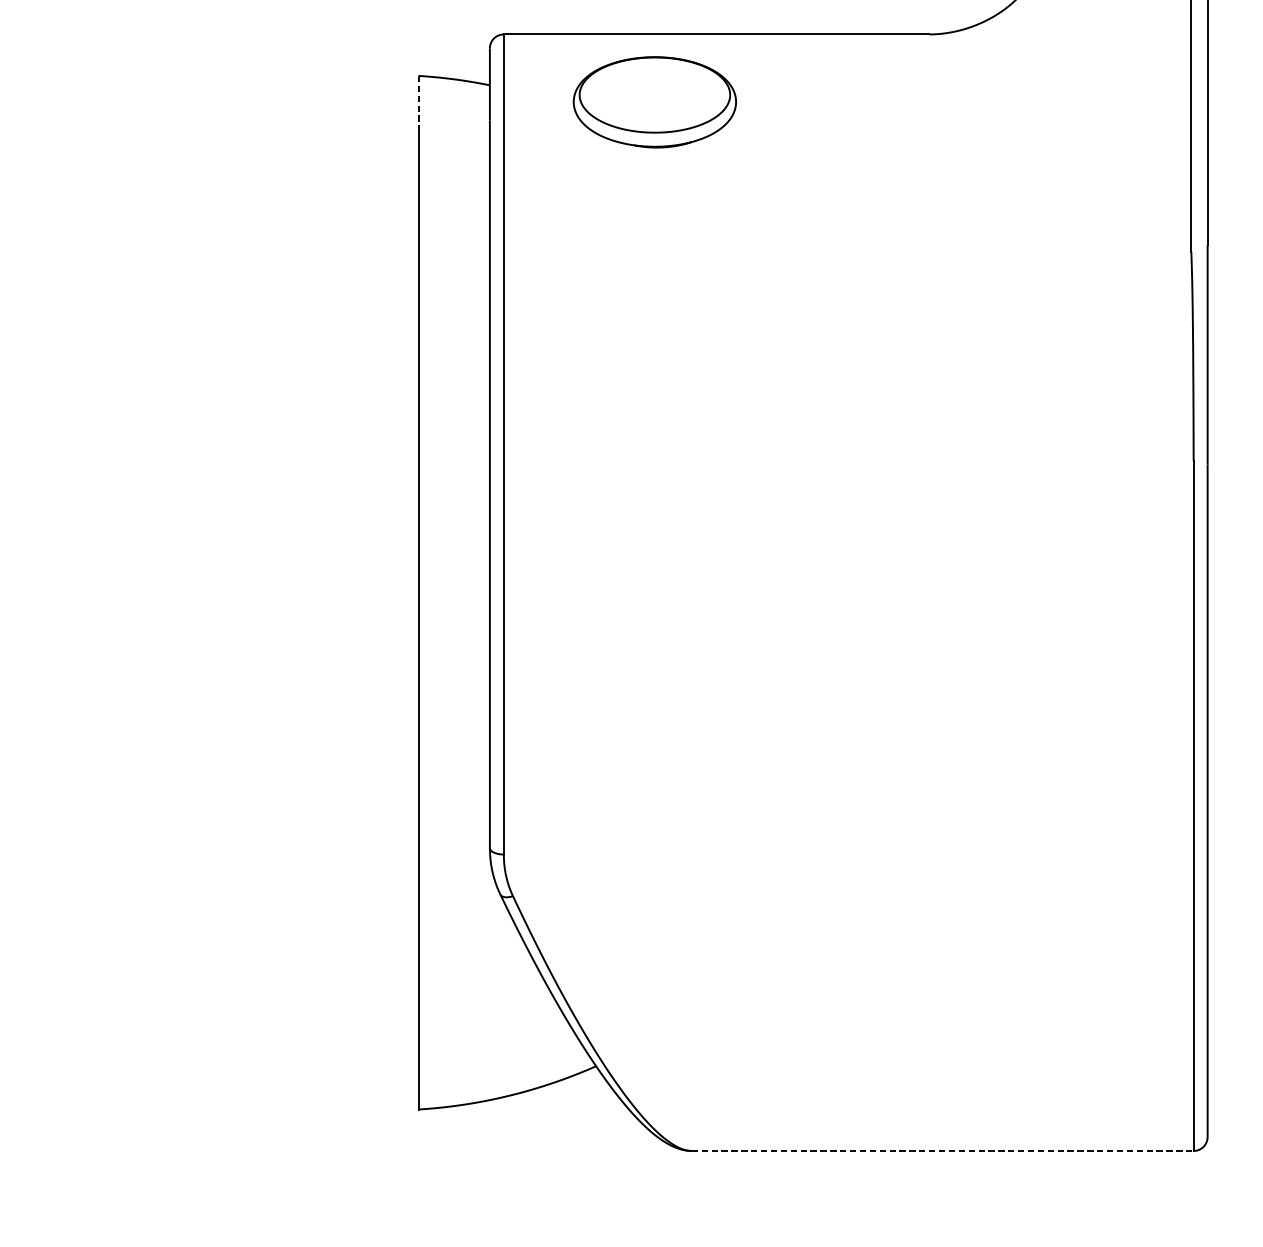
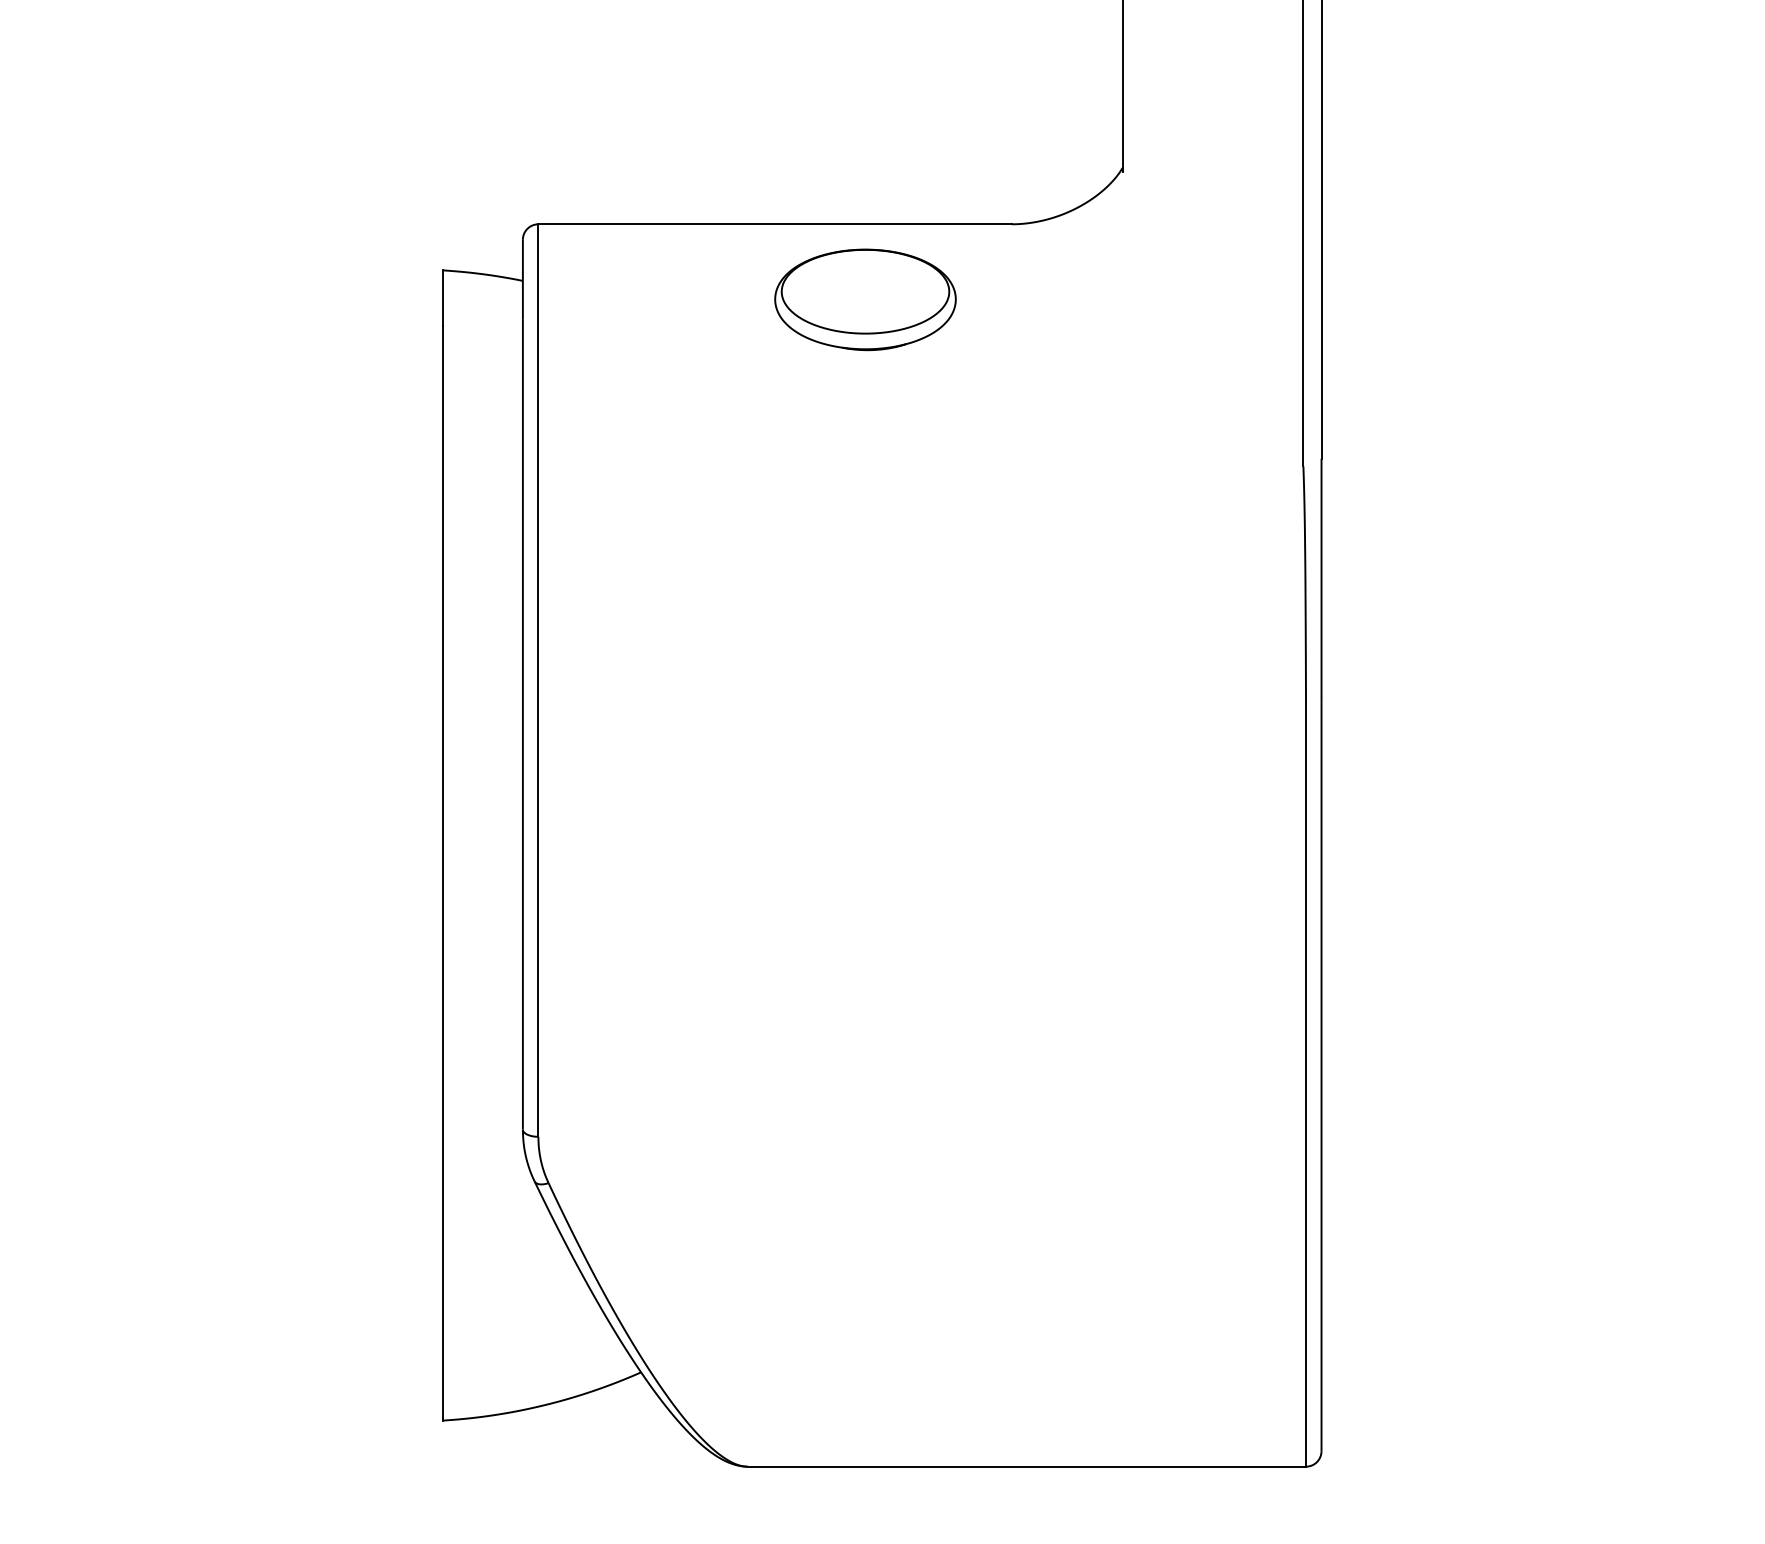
line: (418, 101) -> (443, 298), dashed -> solid
part: (654, 102) -> (865, 299), moved
line: (943, 1150) -> (1027, 1466), dashed -> solid

